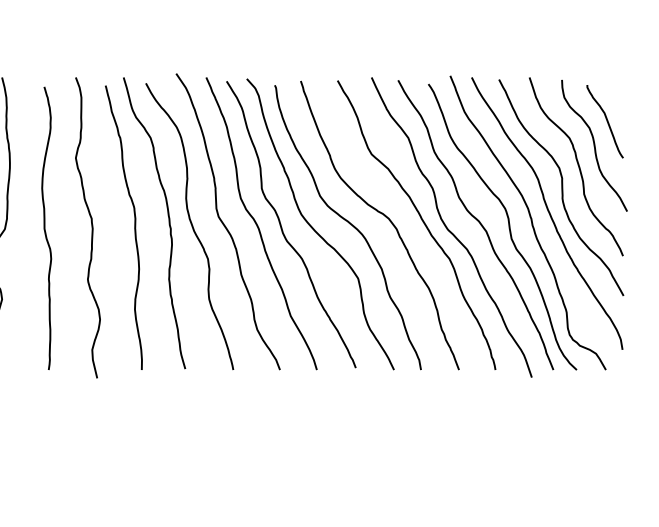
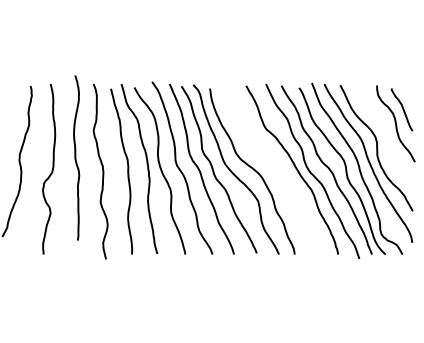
curve: (576, 165) -> (385, 135), removed
curve: (386, 218) -> (274, 166), removed
curve: (46, 227) -> (76, 157), moved

